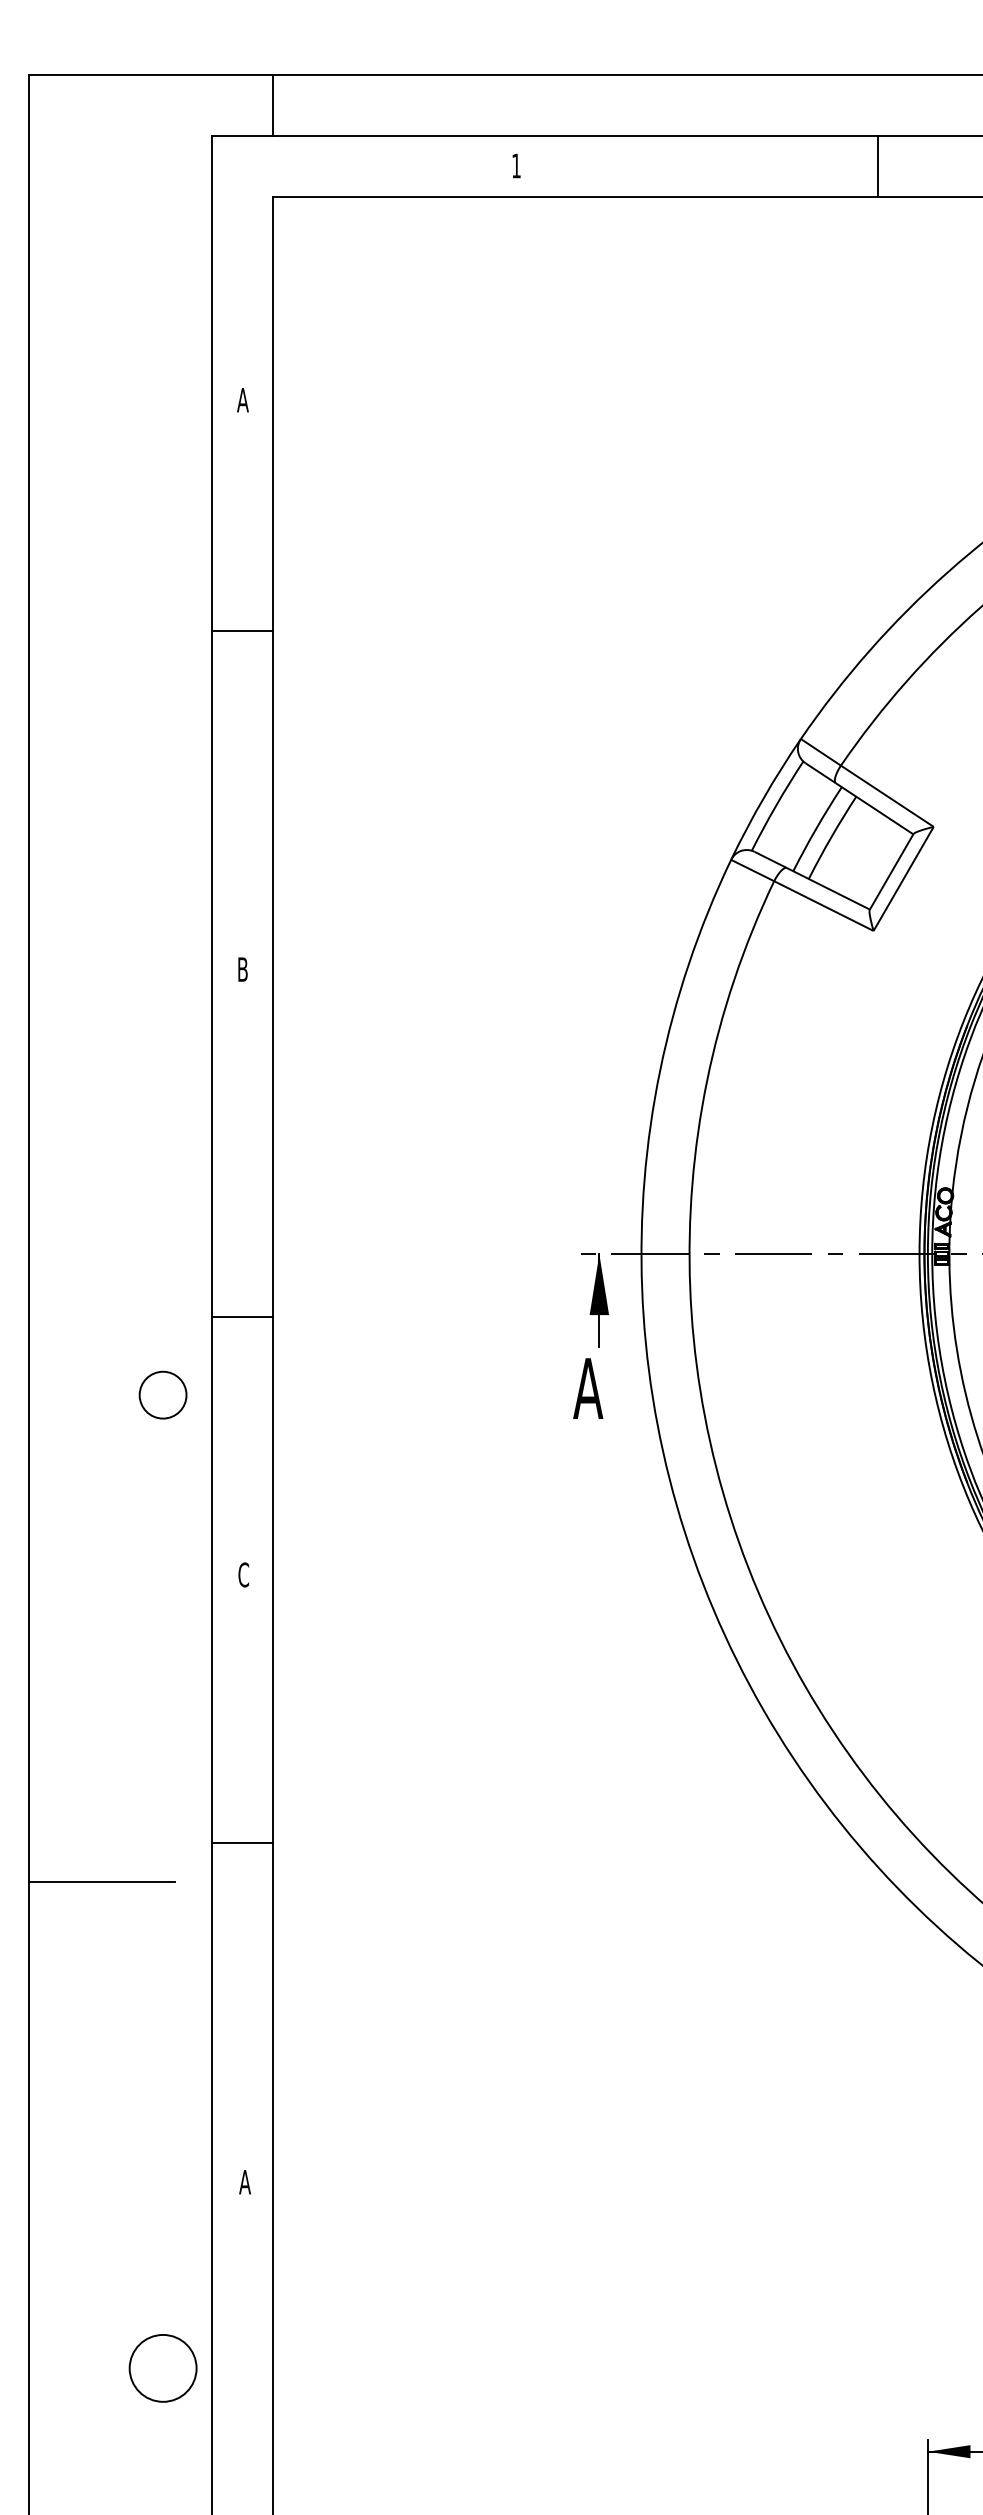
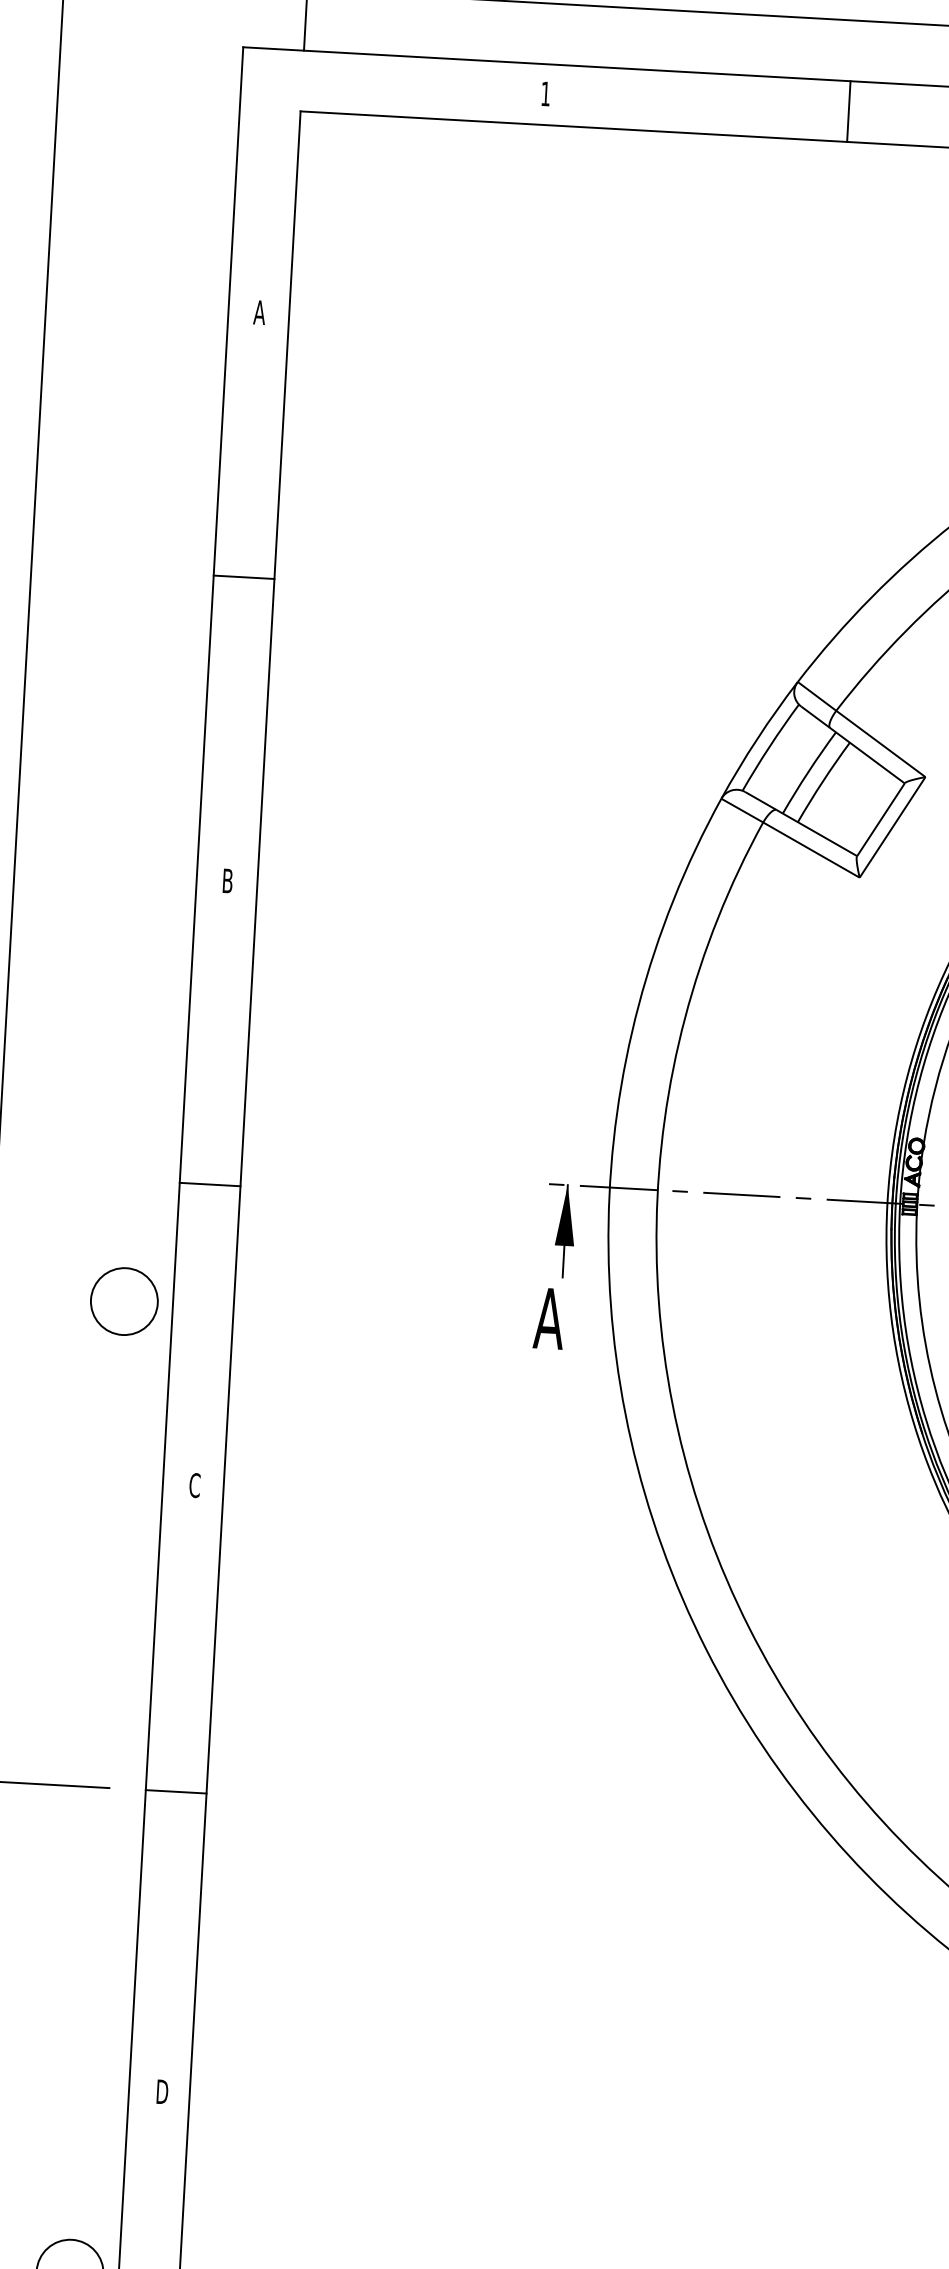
line: (878, 166) -> (849, 111), moved
line: (241, 631) -> (243, 577), moved
line: (241, 1316) -> (209, 1184), moved
circle: (162, 1394) -> (123, 1300), size x1.43
line: (241, 1842) -> (175, 1791), moved
text: (244, 2182) -> (161, 2092), A -> D

